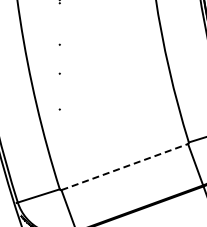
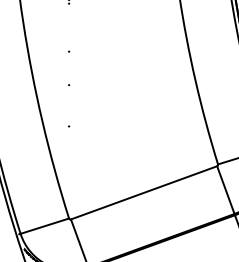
line: (125, 166) -> (144, 192), dashed -> solid

